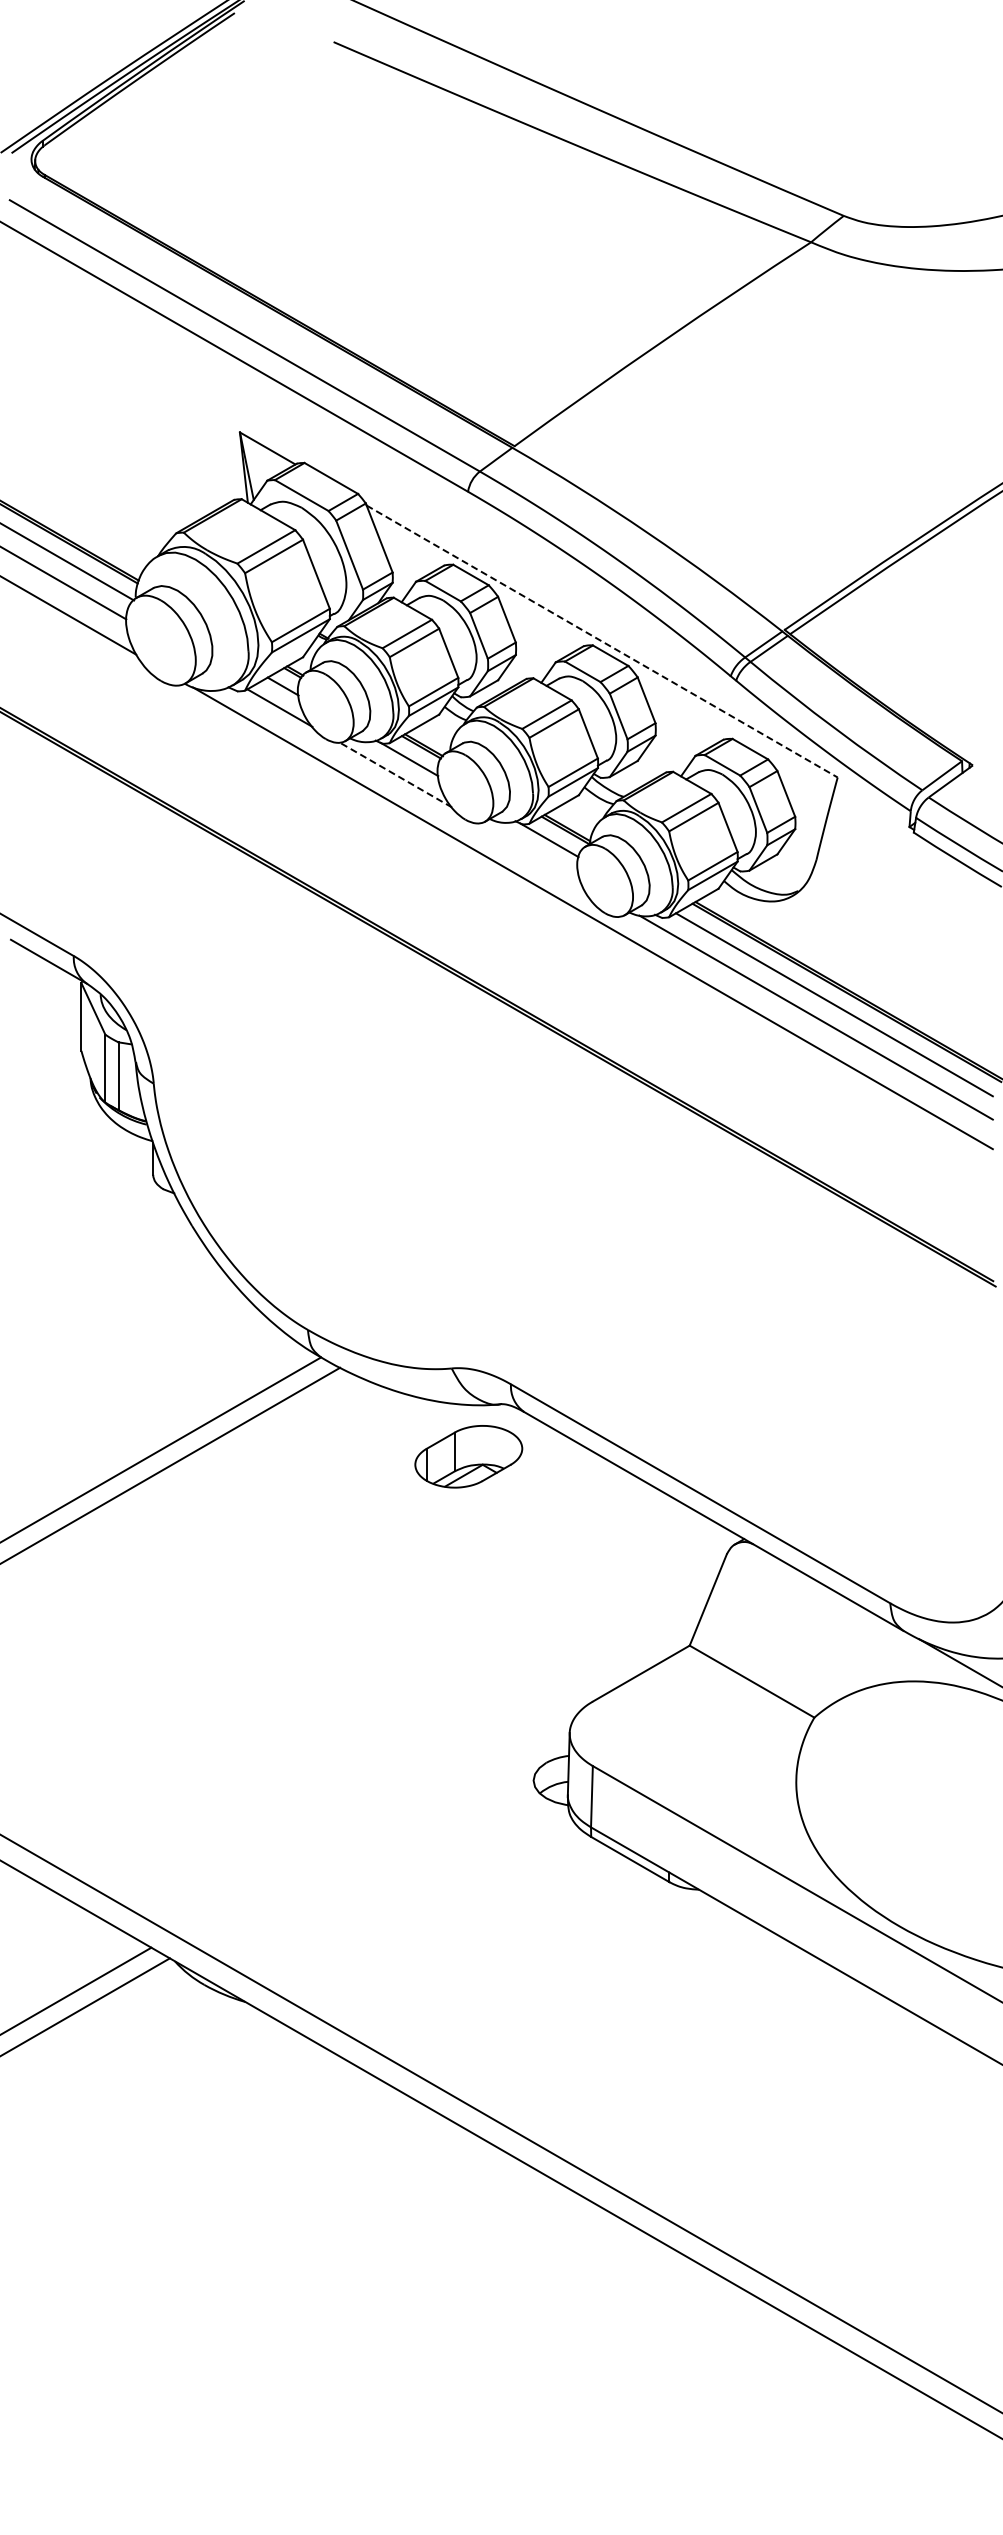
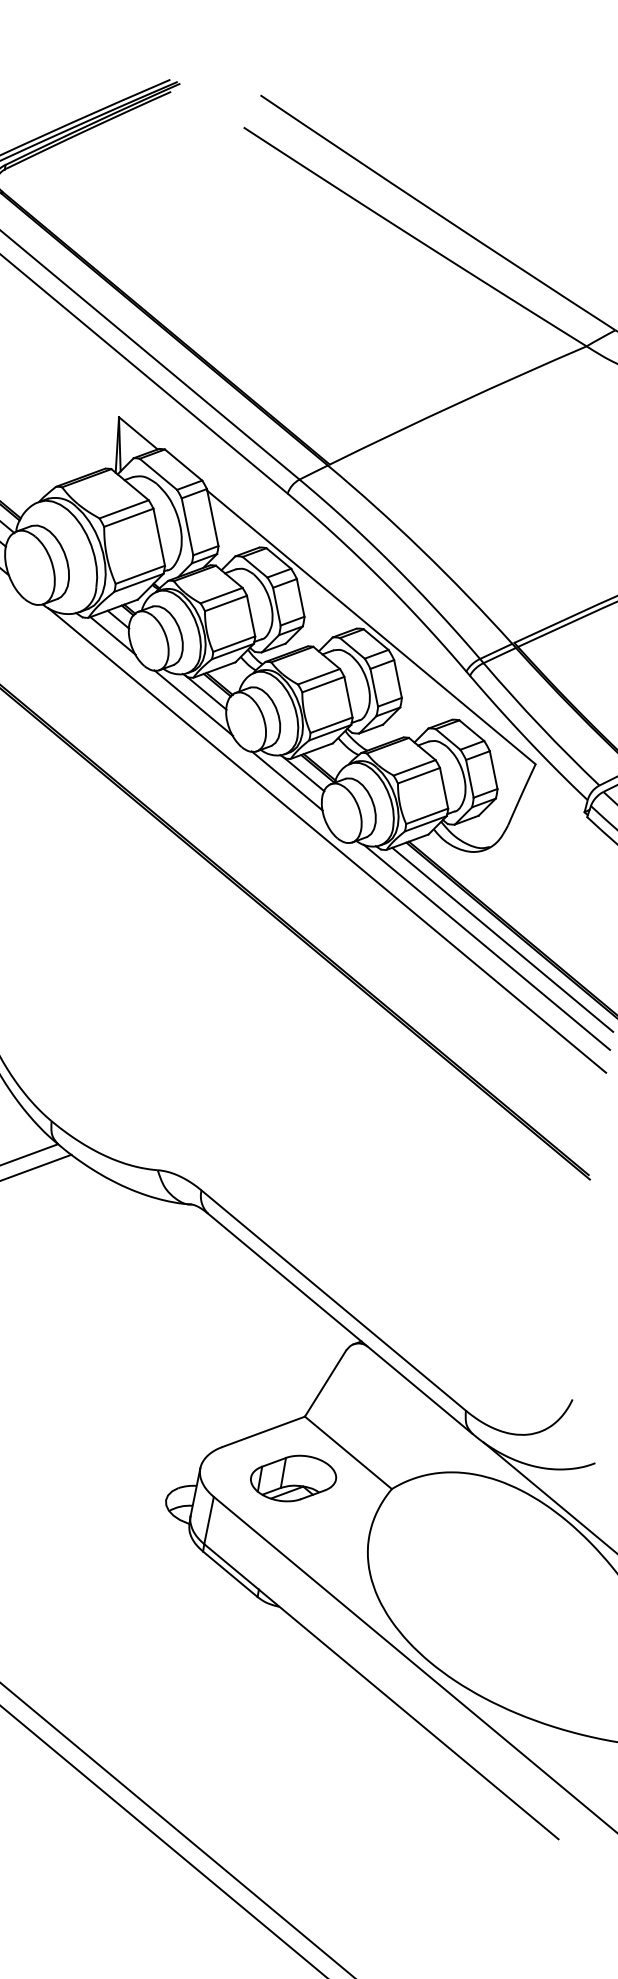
line: (602, 641) -> (371, 627), dashed -> solid
line: (395, 774) -> (193, 702), dashed -> solid
line: (529, 851) -> (287, 780), added
part: (468, 1456) -> (293, 1478), moved

